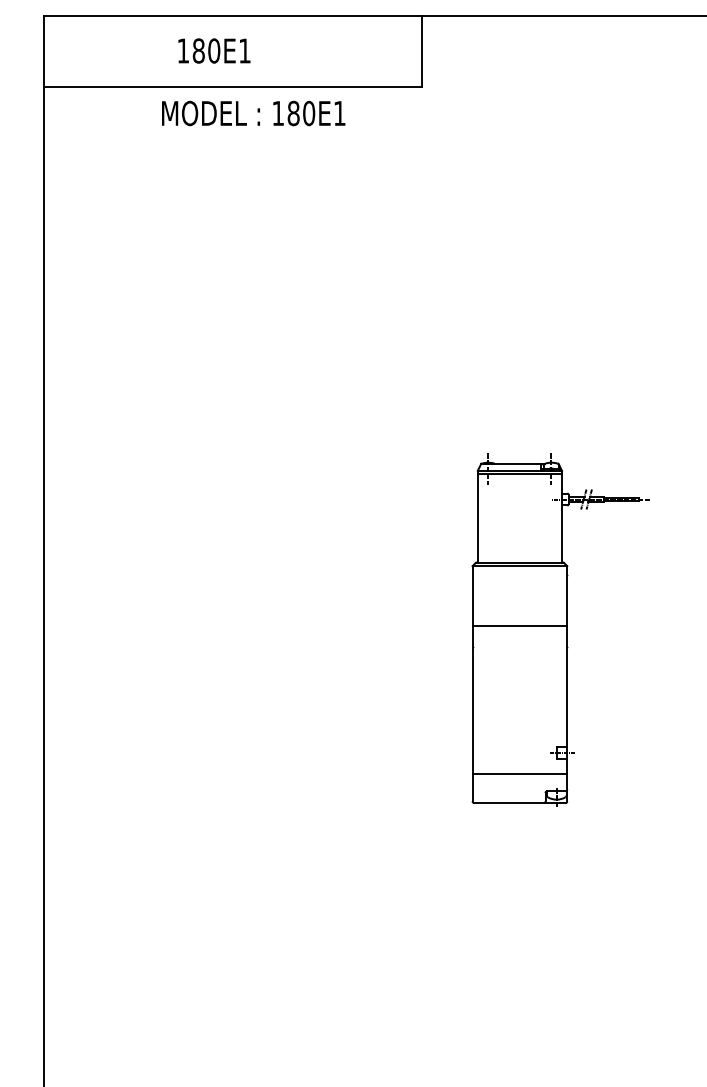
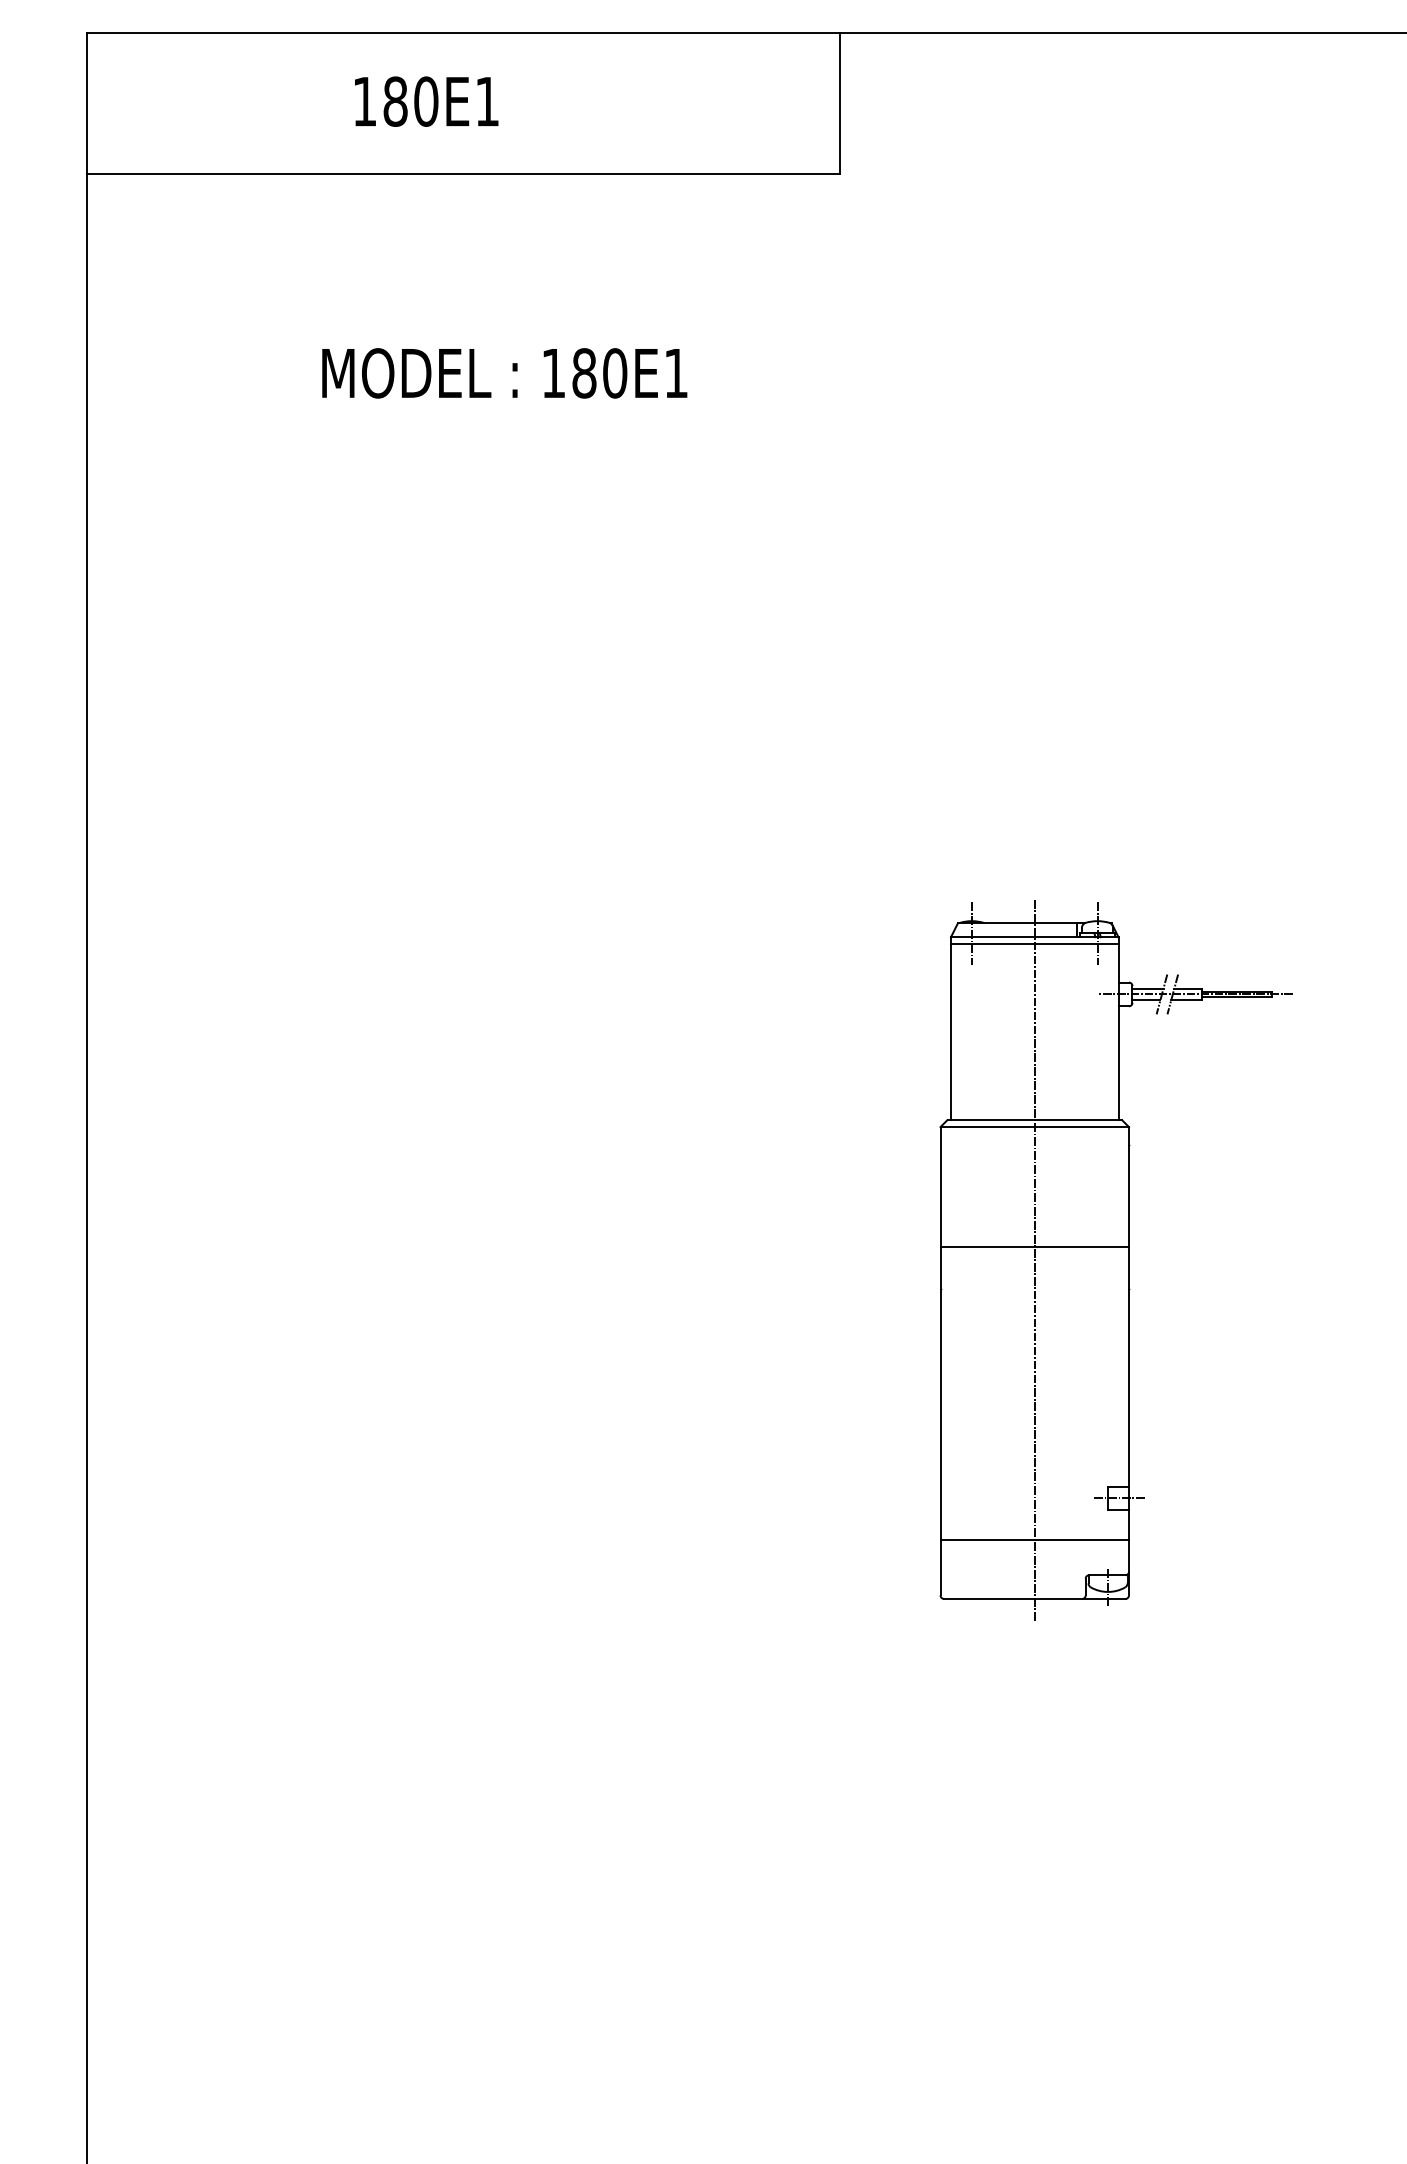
text: (253, 113) -> (504, 373), moved
line: (519, 633) -> (1033, 1261), added

